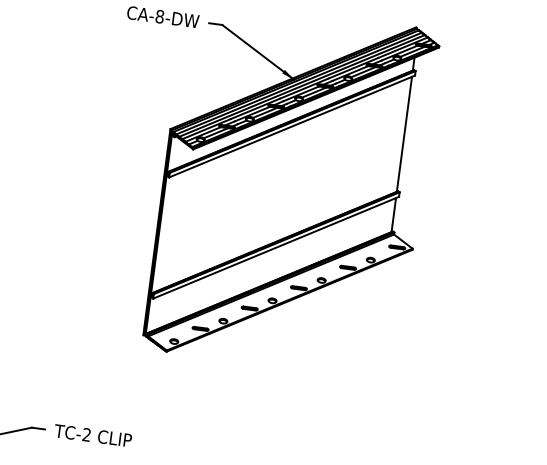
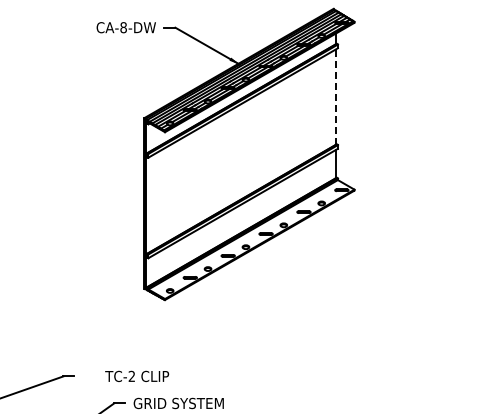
line: (404, 134) -> (335, 97), solid -> dashed
text: (93, 434) -> (137, 375), moved

